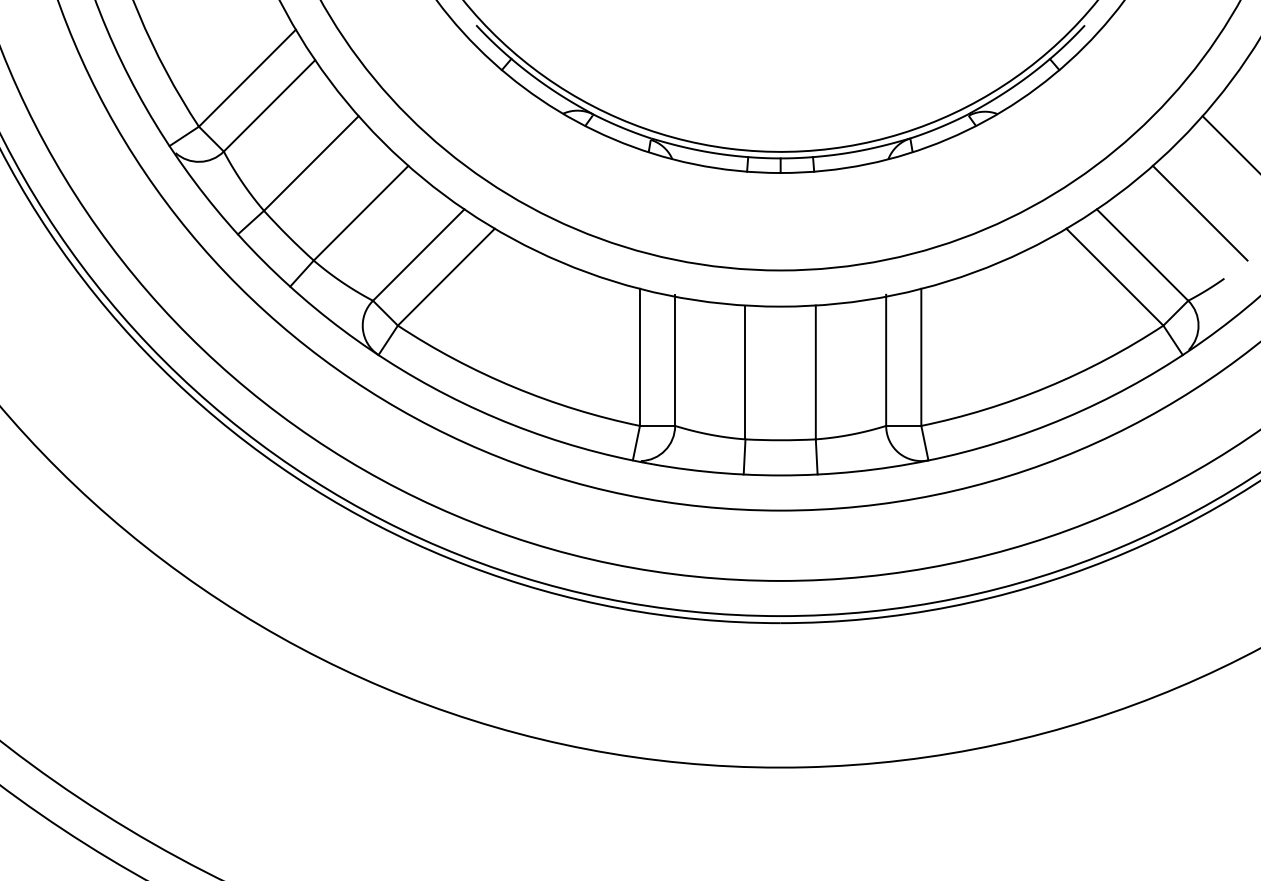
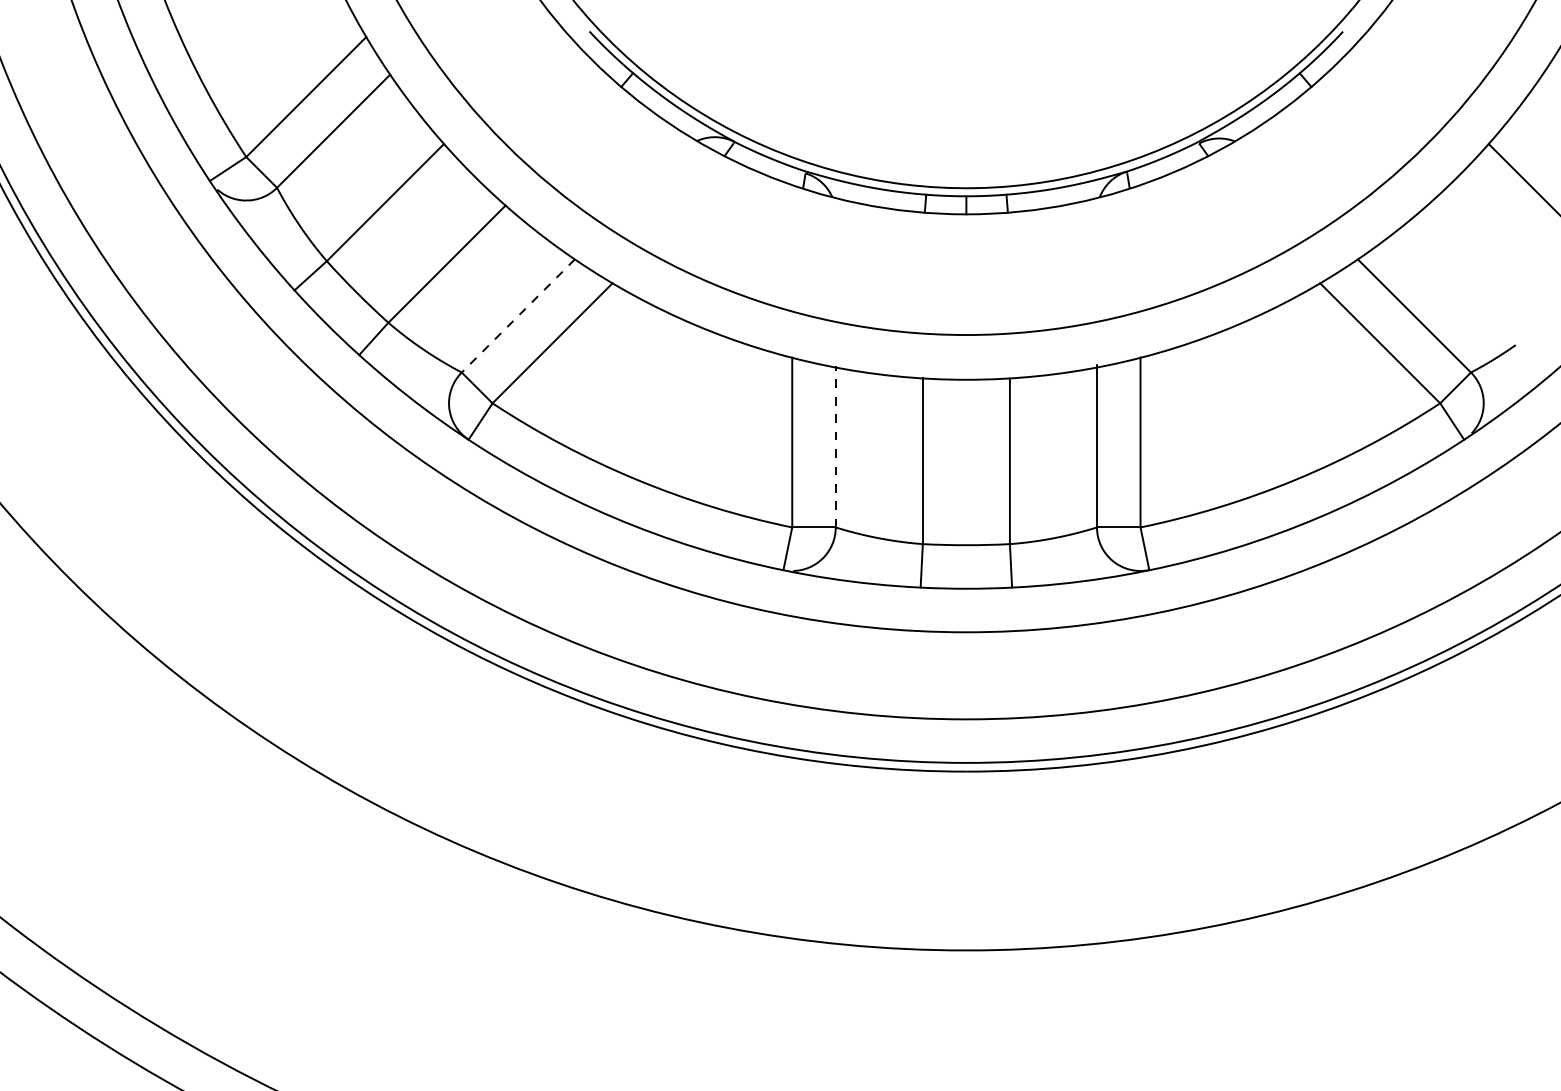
line: (1199, 212) -> (1485, 263), removed
line: (418, 255) -> (518, 316), solid -> dashed
line: (674, 360) -> (835, 446), solid -> dashed

